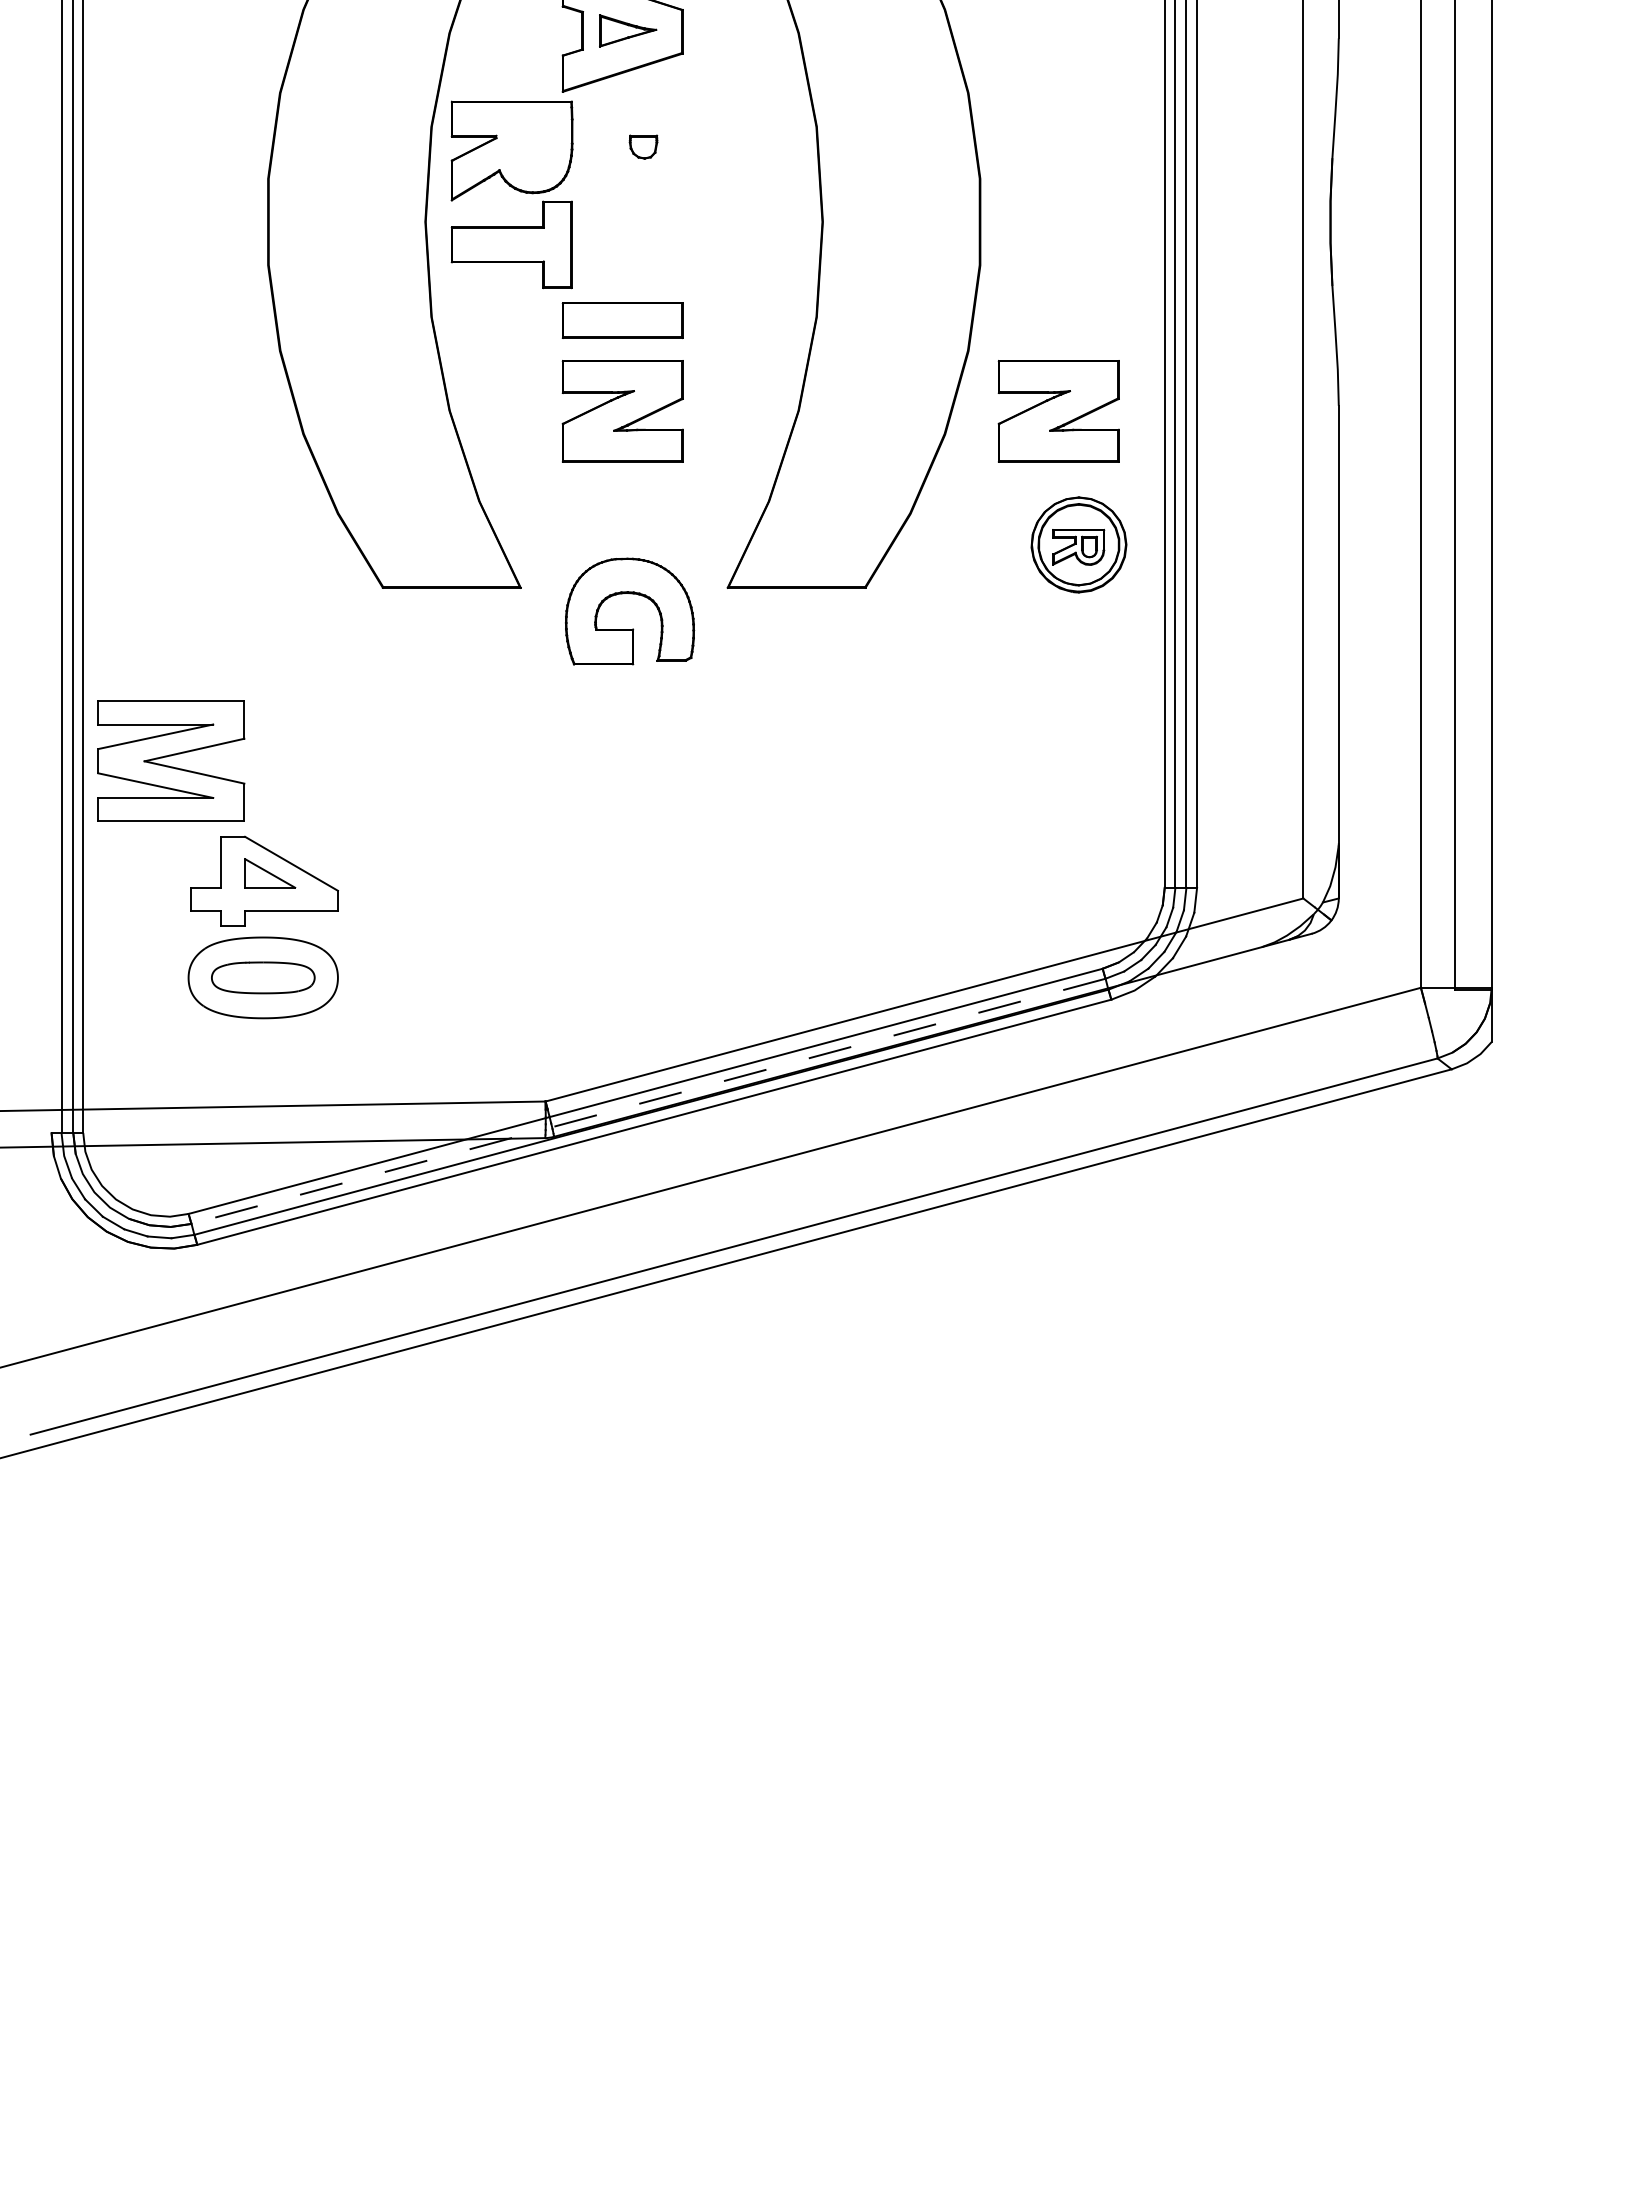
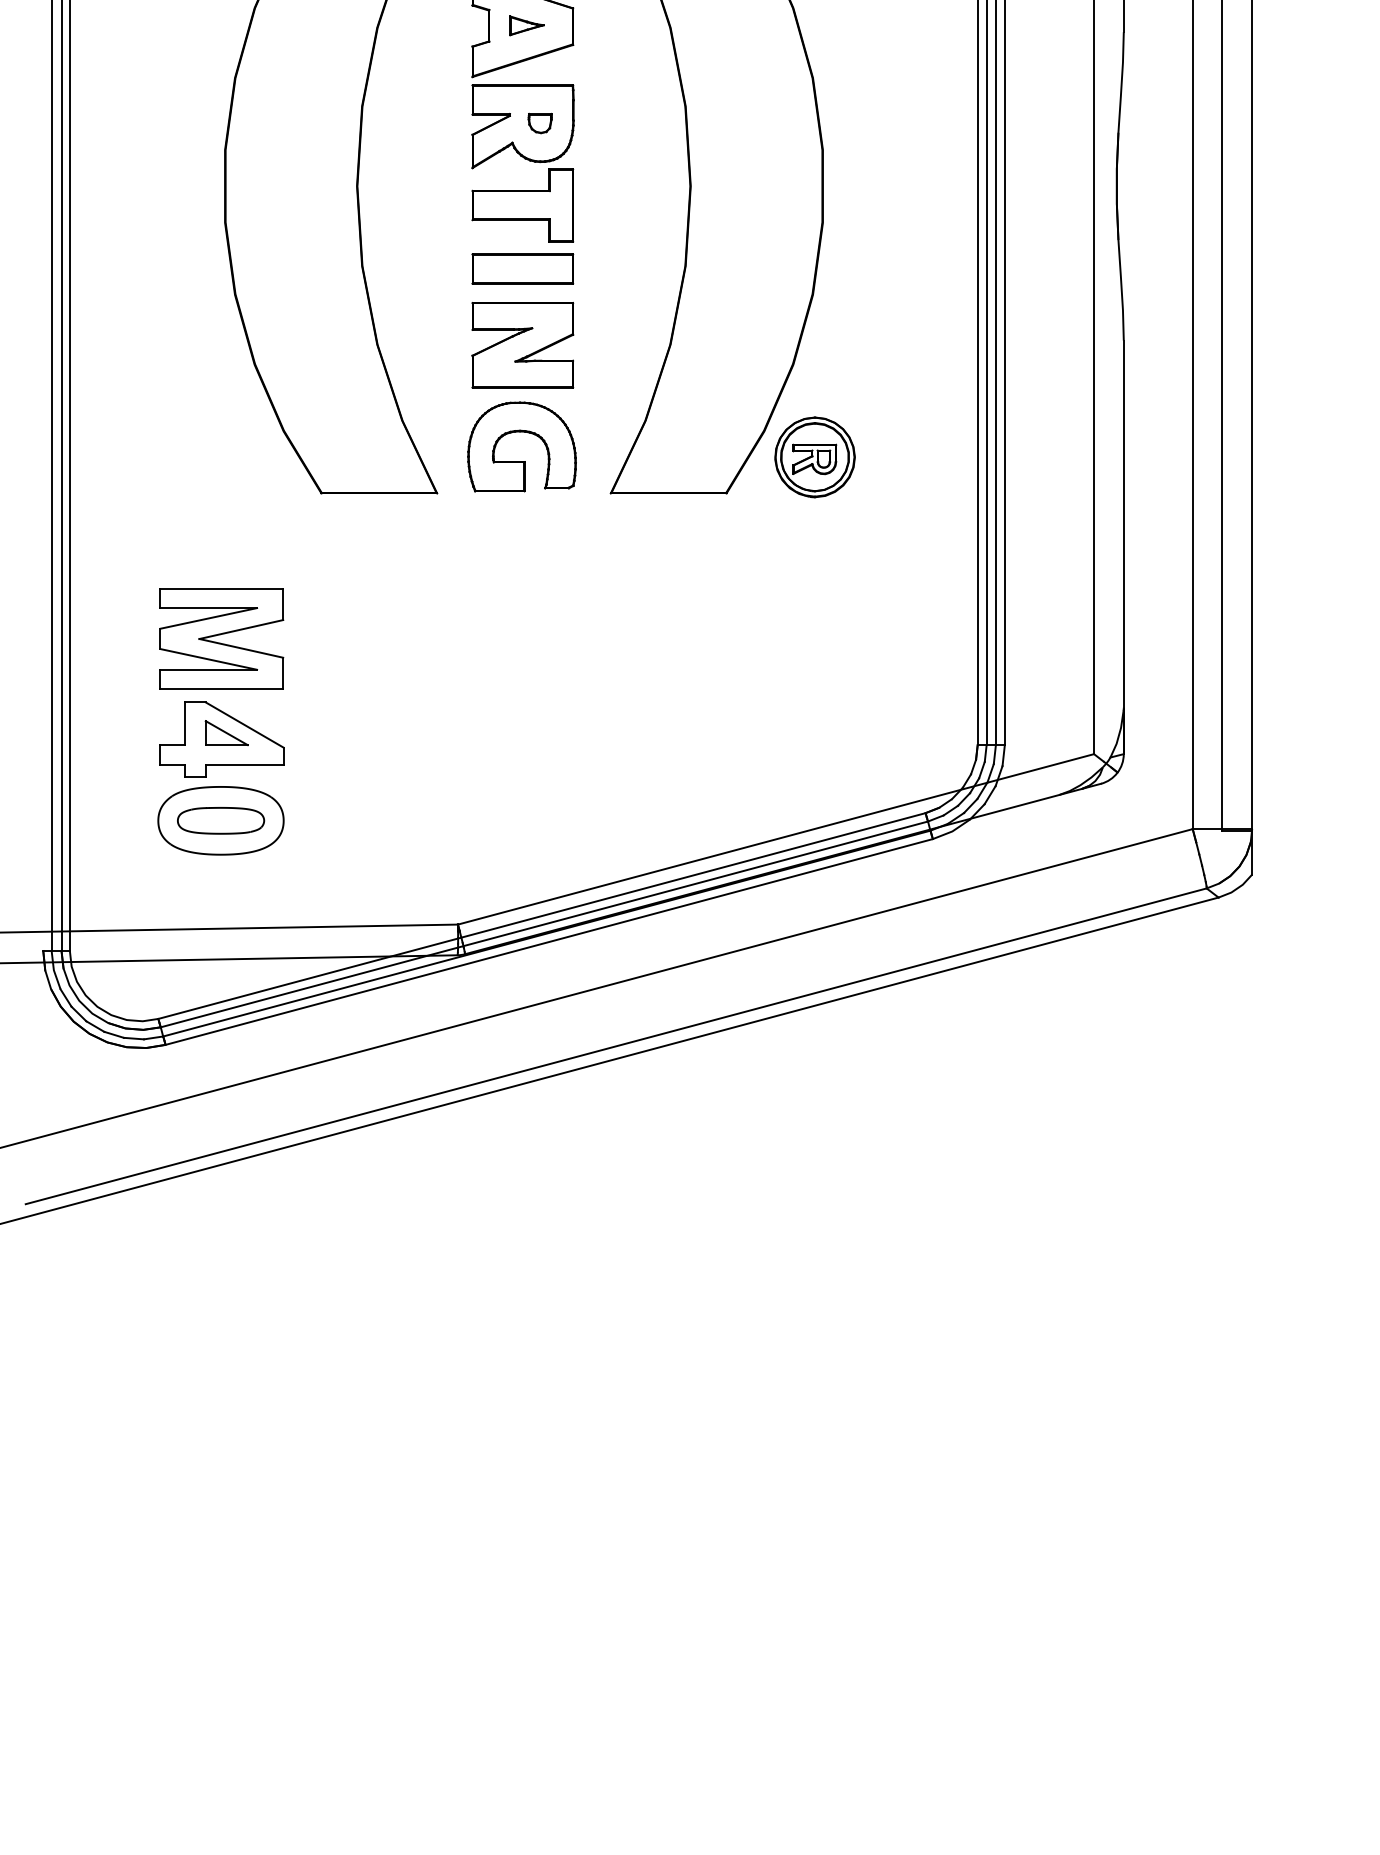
part: (627, 30) -> (526, 25), size x0.71
part: (511, 194) -> (522, 163), moved
part: (1058, 411) -> (888, 345), removed
part: (1078, 544) -> (814, 457), moved
part: (630, 594) -> (522, 432), moved
part: (171, 760) -> (222, 638), moved
line: (648, 1101) -> (544, 924), dashed -> solid

